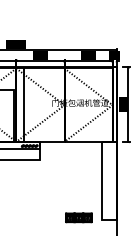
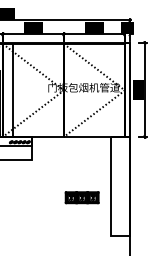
part: (78, 217) -> (81, 197), moved

